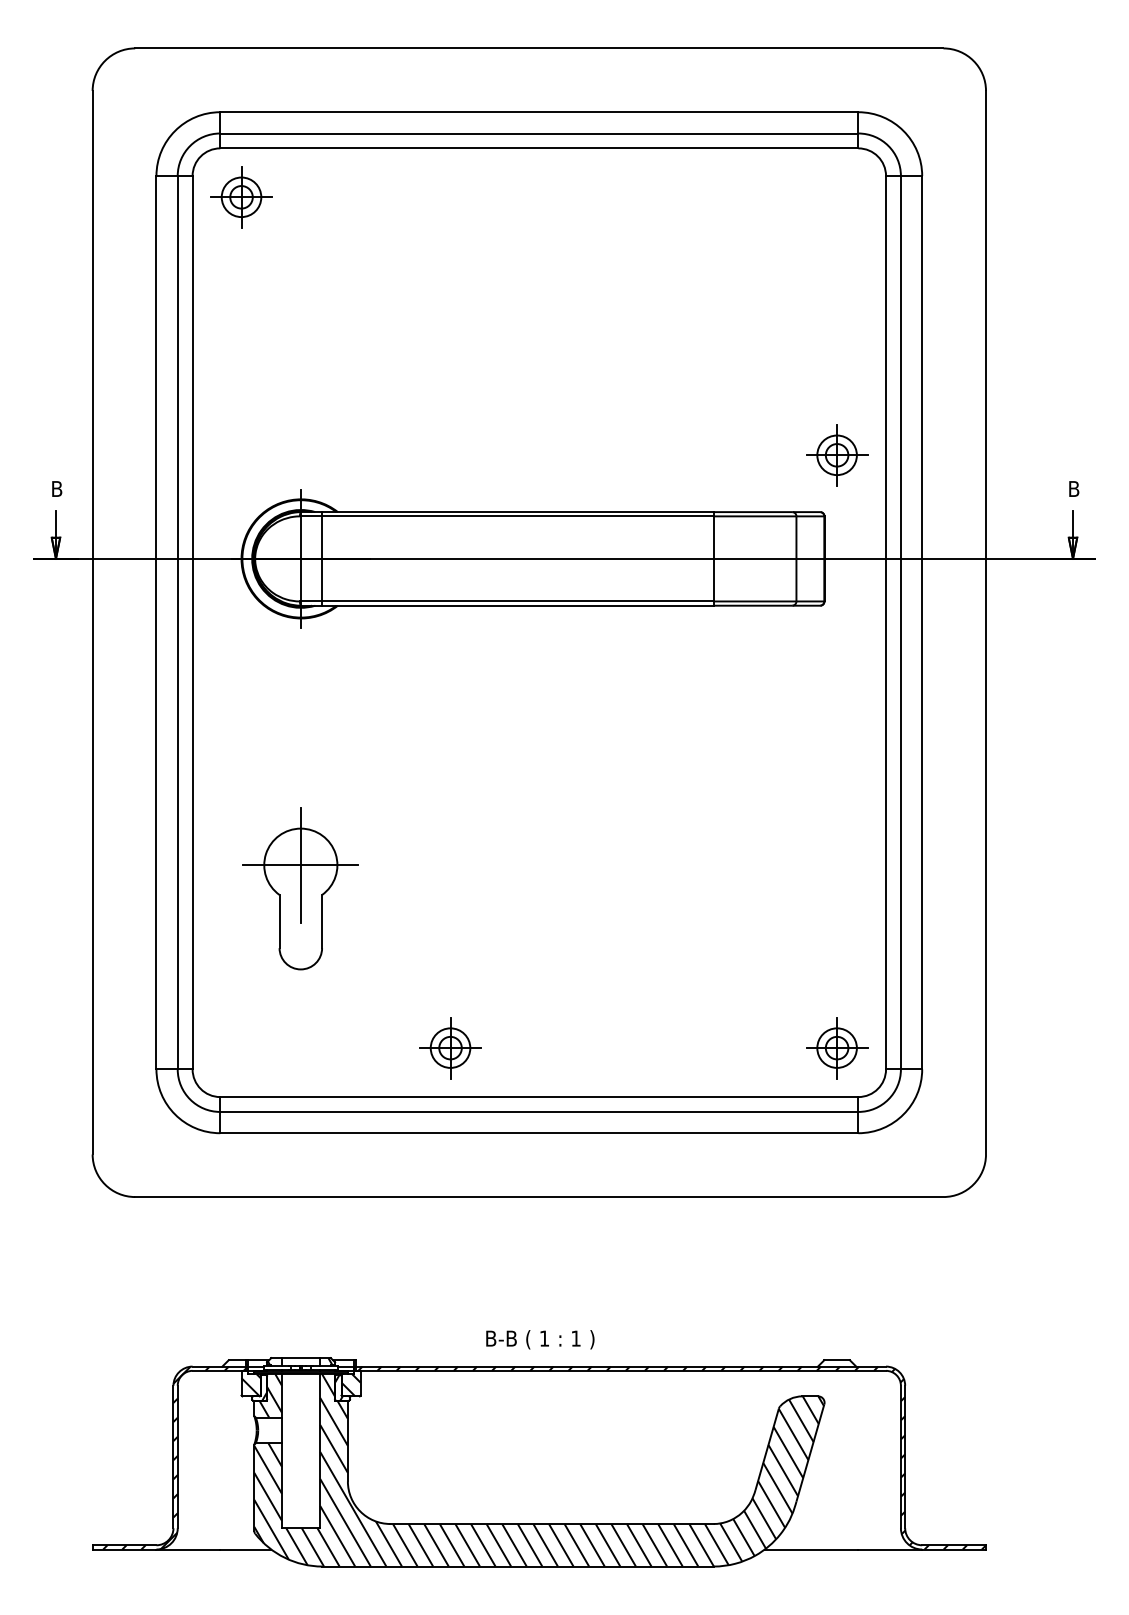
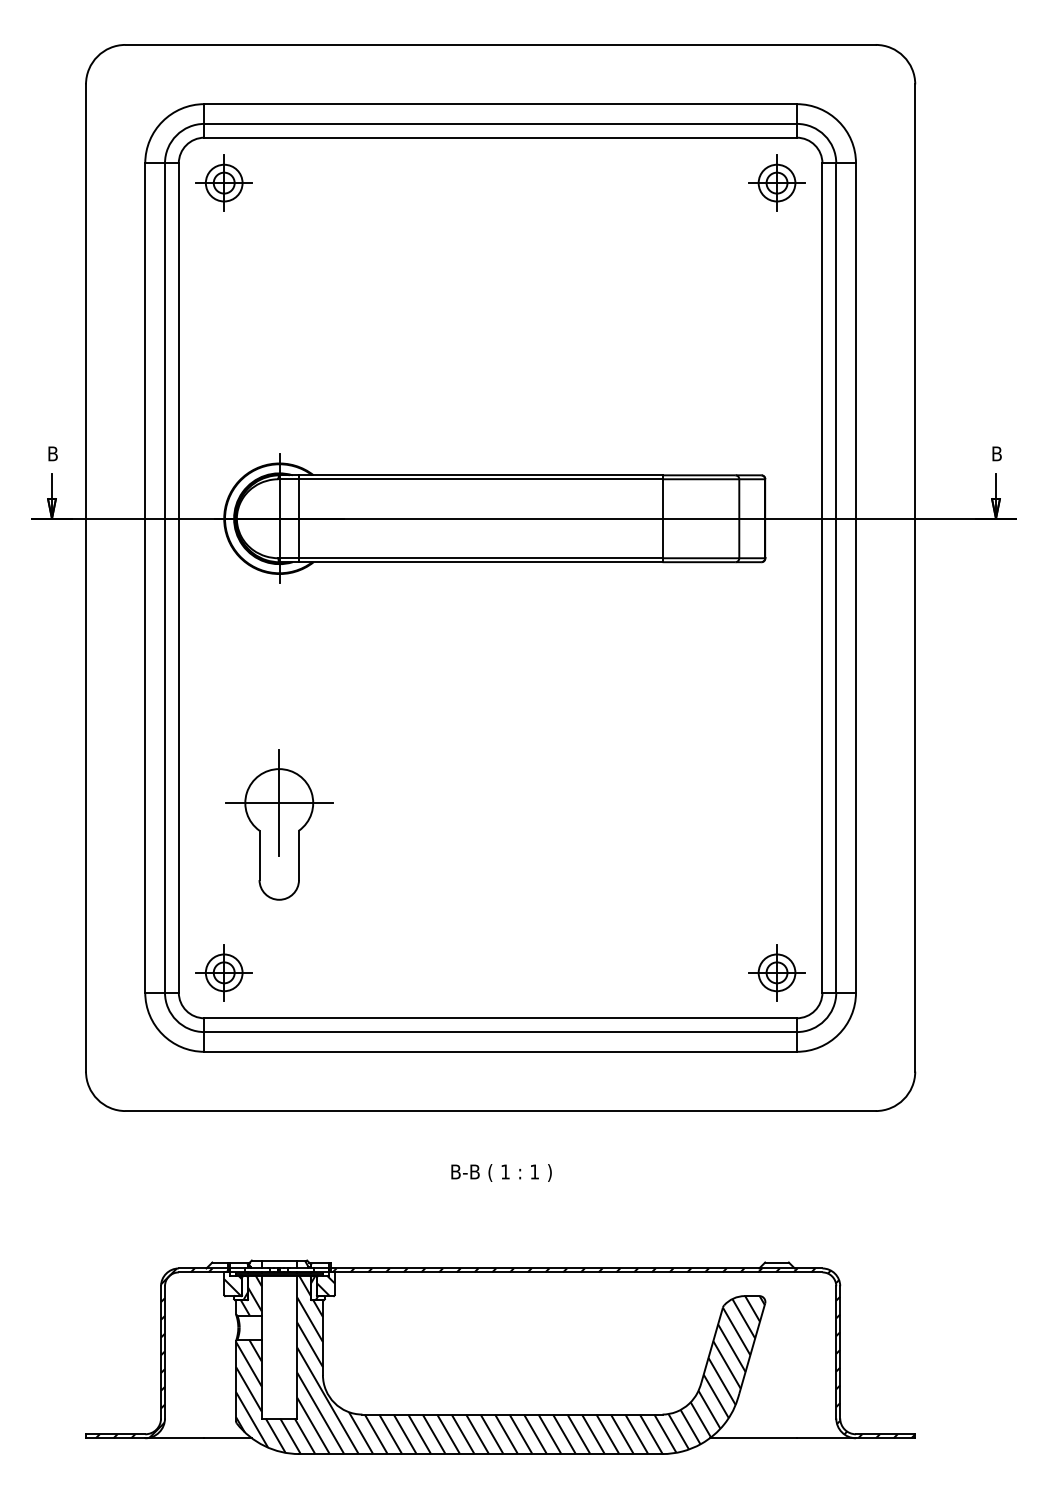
part: (837, 455) -> (777, 183), moved
part: (450, 1048) -> (224, 973), moved
text: (540, 1339) -> (501, 1172), moved

